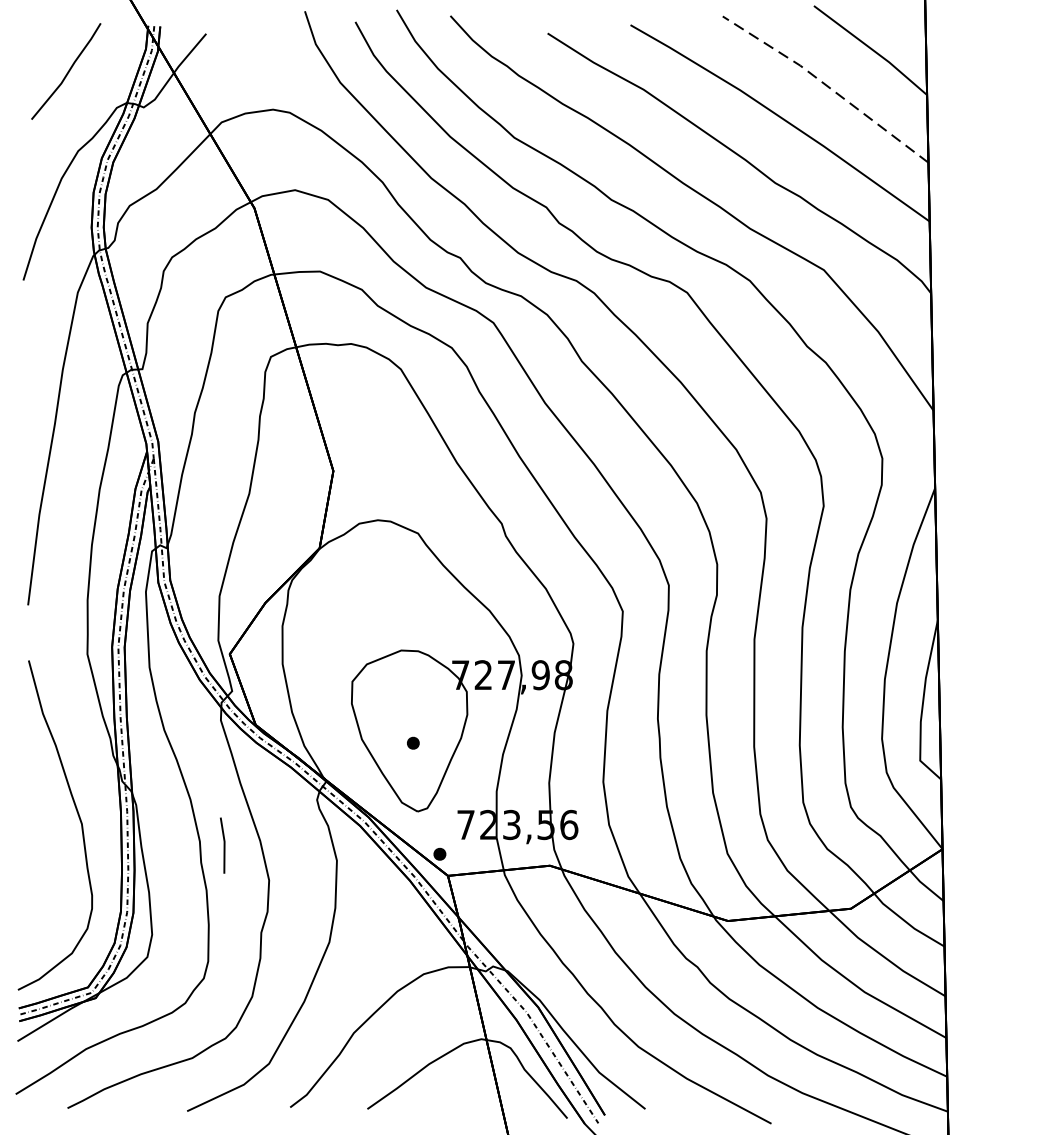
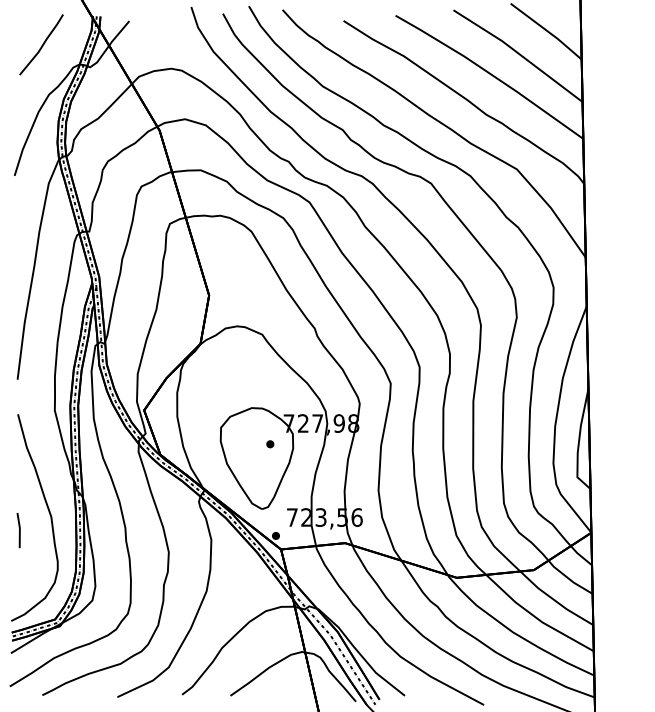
line: (826, 85) -> (518, 53), dashed -> solid
part: (413, 743) -> (270, 444), moved
line: (223, 845) -> (19, 530), moved

